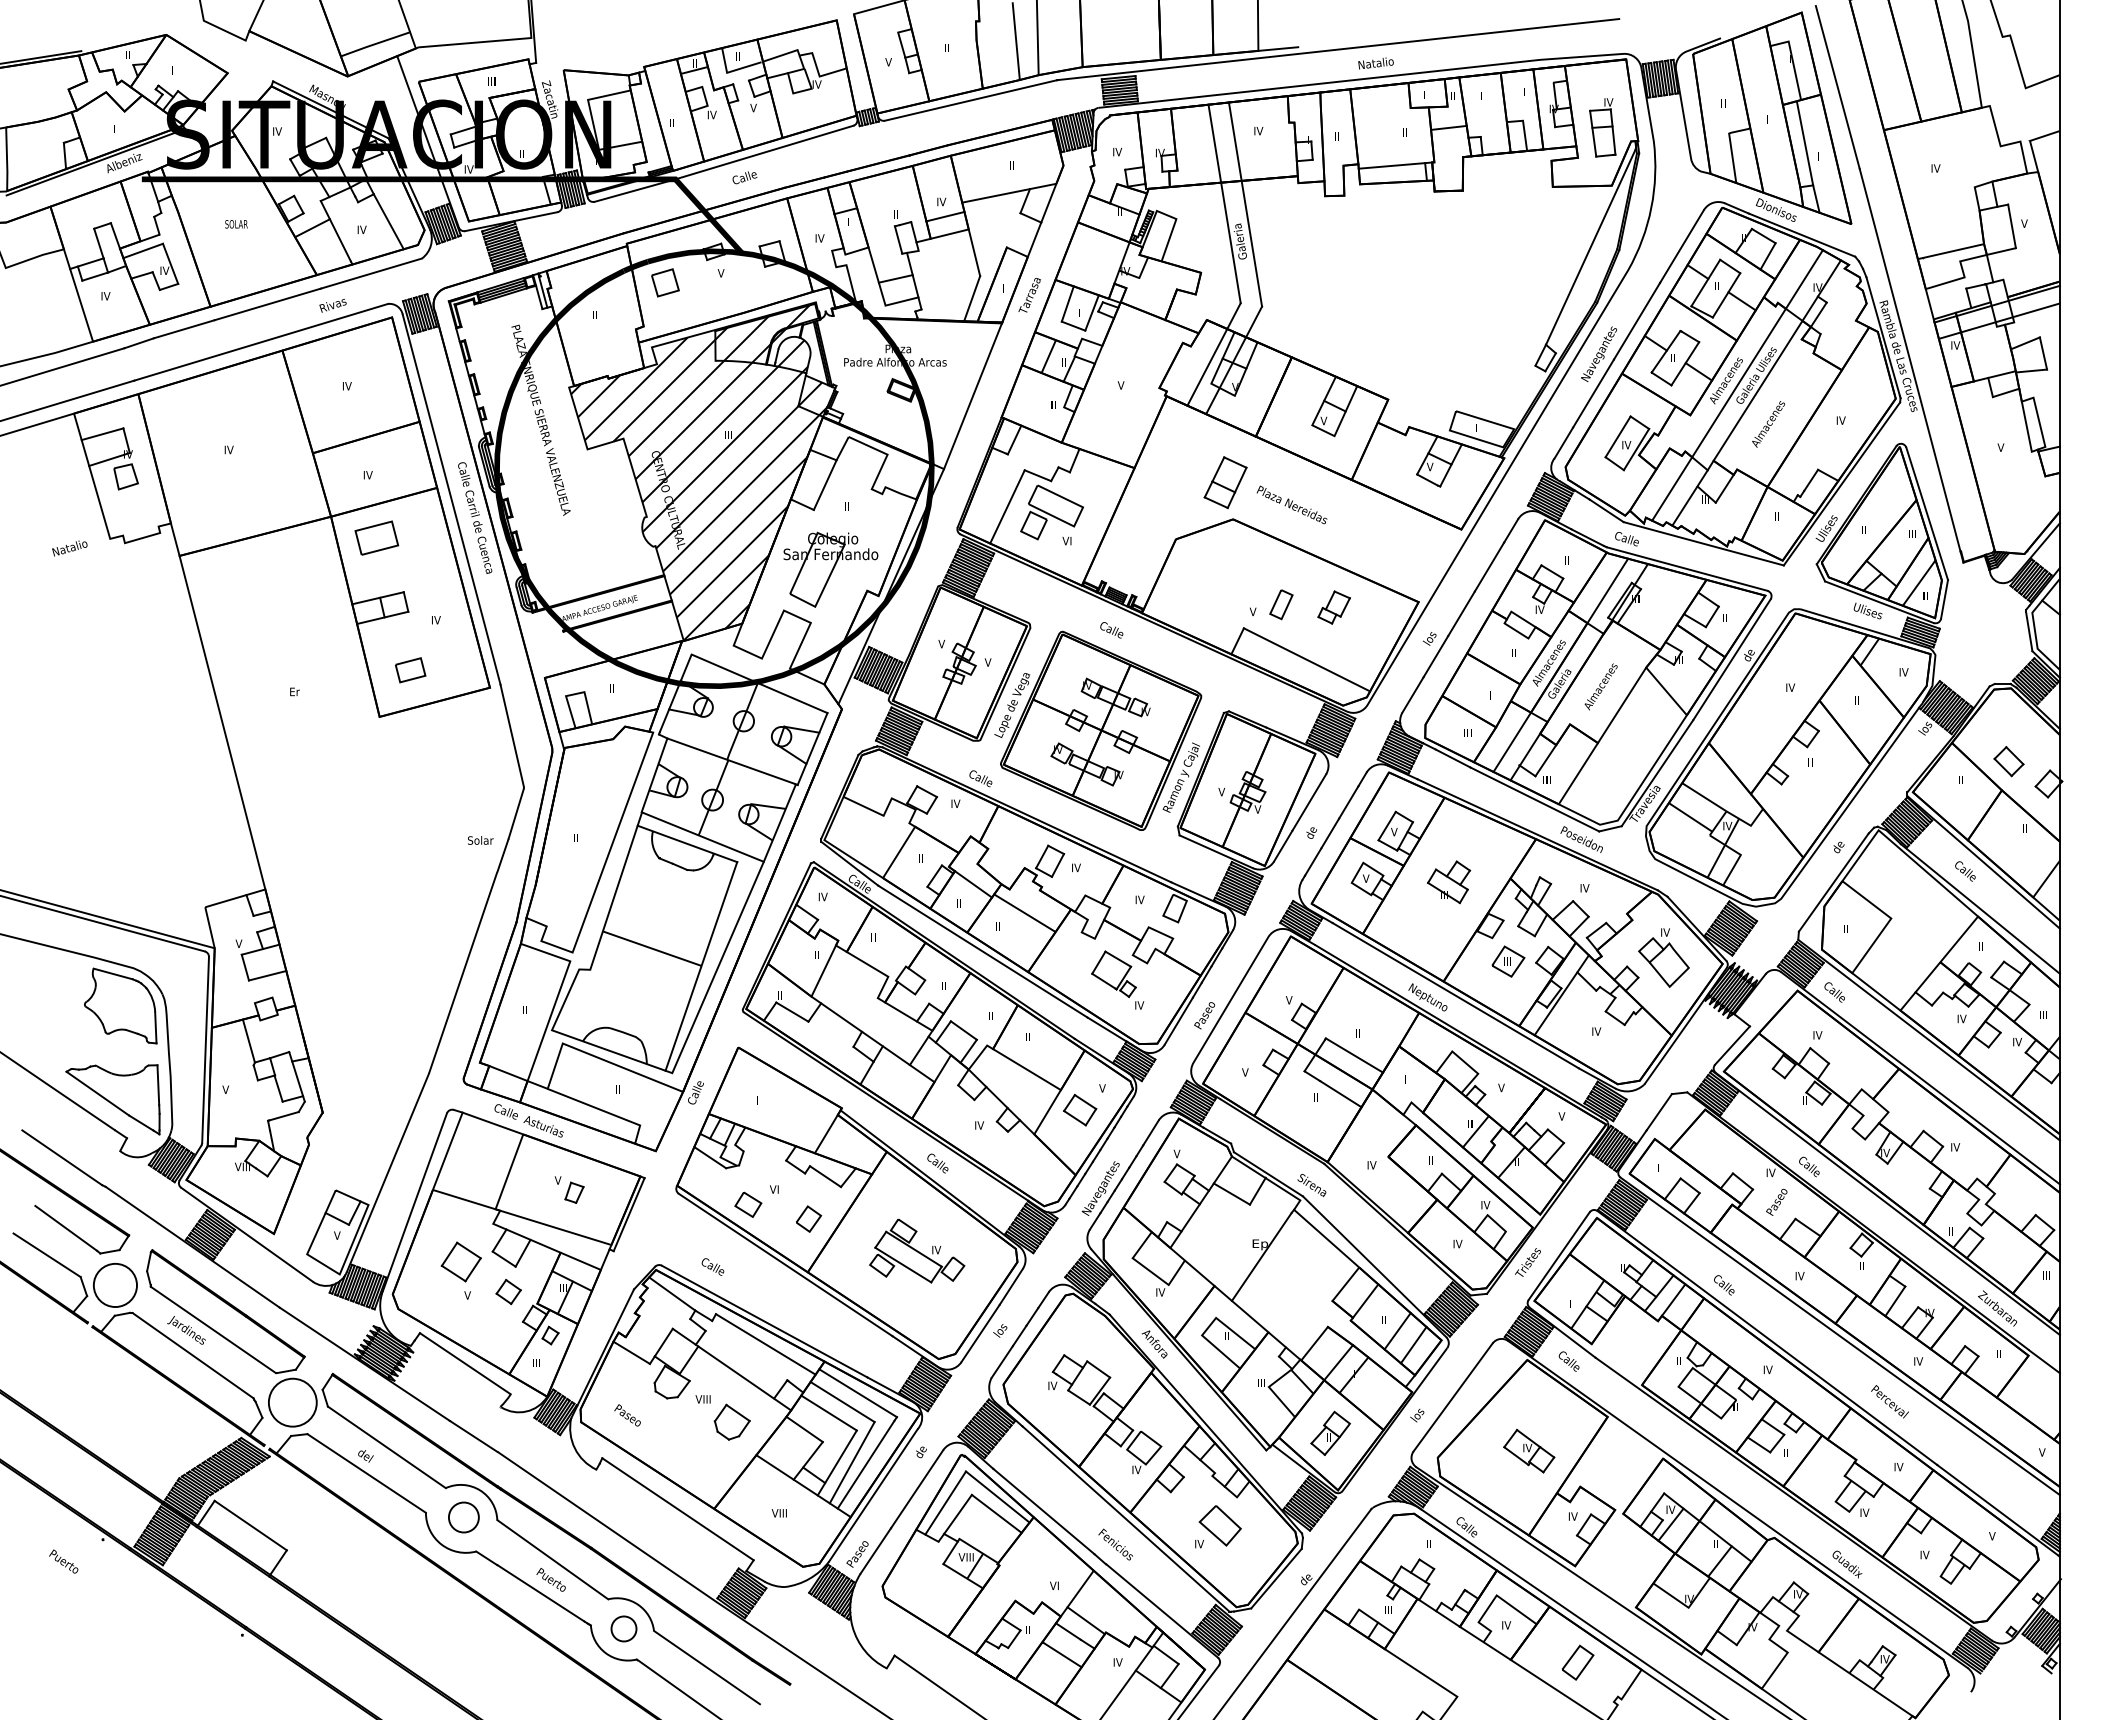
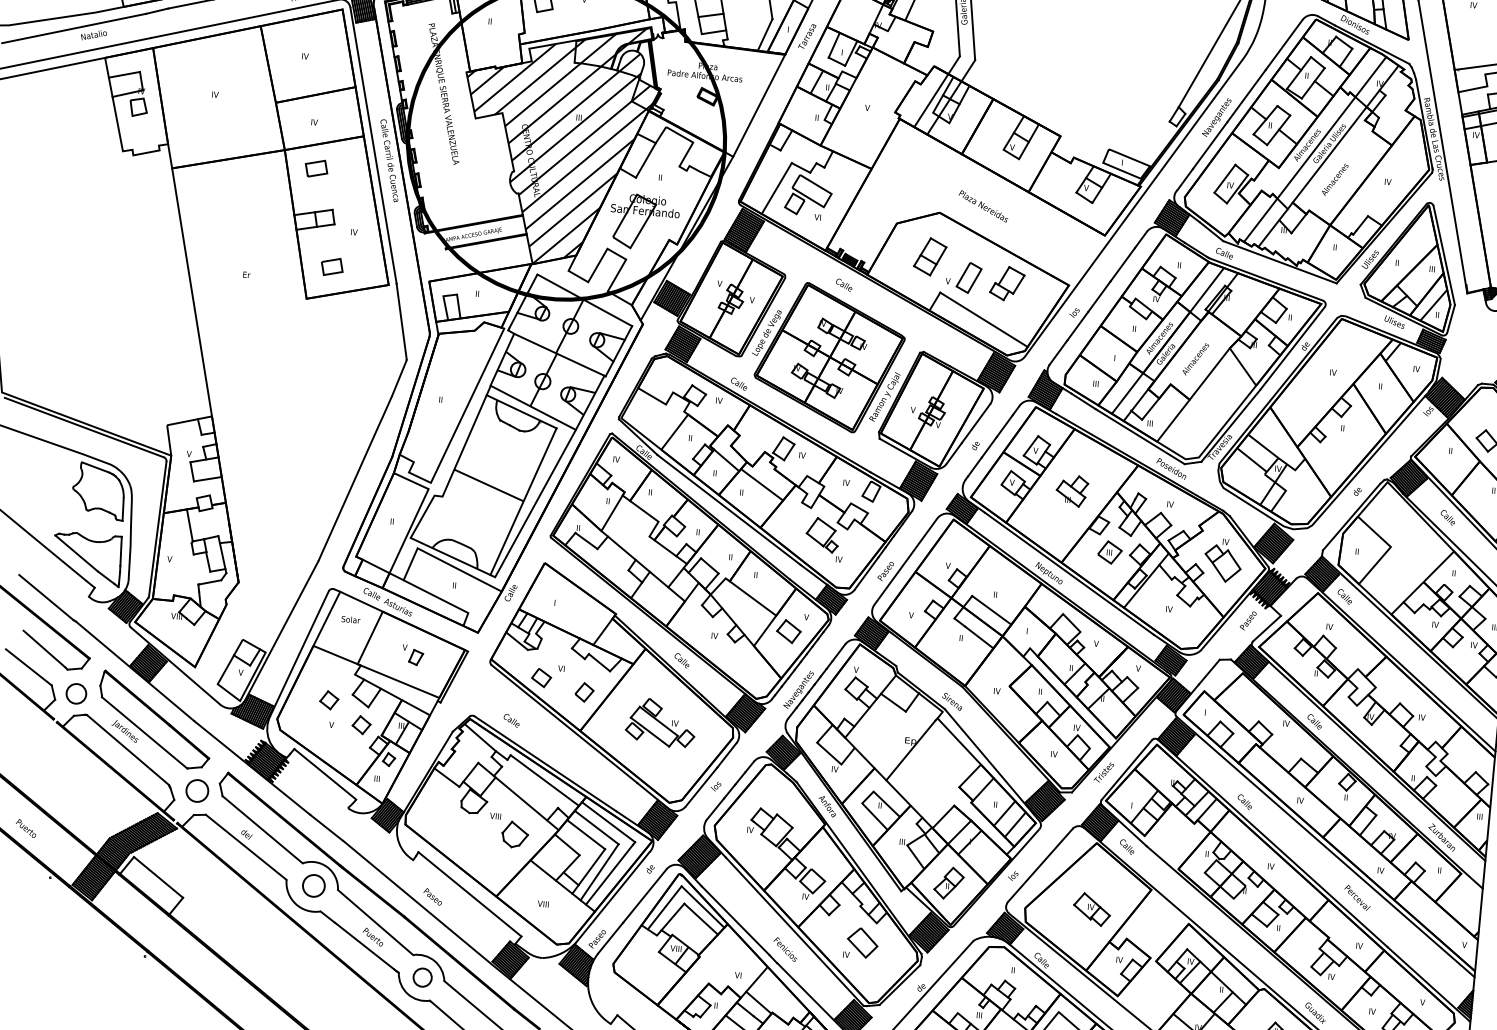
part: (1225, 482) -> (930, 256), moved
part: (376, 537) -> (316, 168), size x0.71
text: (69, 548) -> (93, 35), moved
part: (1281, 604) -> (969, 277), size x1.43
part: (1333, 607) -> (1006, 283), size x1.43
text: (480, 840) -> (350, 619), moved
text: (1776, 1201) -> (1248, 620), moved
part: (461, 1262) -> (329, 700), size x0.62
circle: (114, 1284) -> (75, 693), size x0.62
circle: (292, 1402) -> (197, 790), size x0.62
text: (627, 1415) -> (432, 896), moved
text: (63, 1561) -> (25, 828), moved

